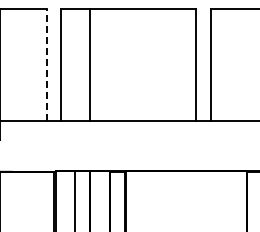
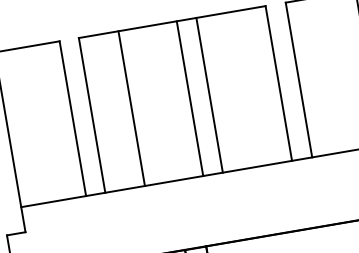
line: (46, 64) -> (72, 117), dashed -> solid
line: (131, 65) -> (189, 99), added
line: (146, 65) -> (210, 95), added

